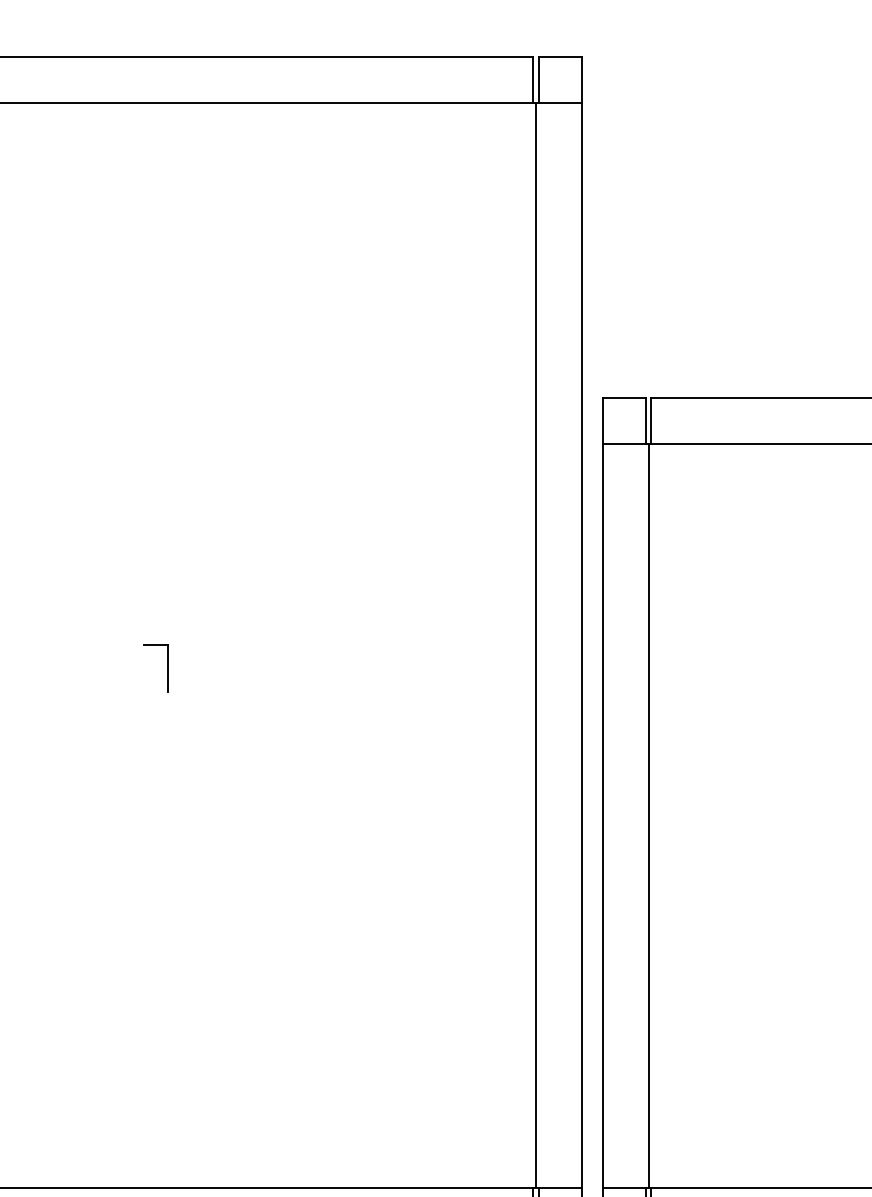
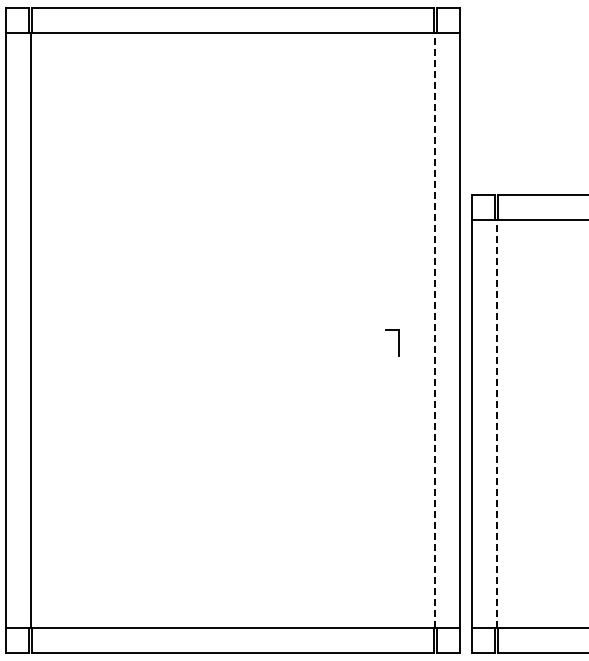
line: (536, 645) -> (435, 330), solid -> dashed
part: (156, 667) -> (392, 342), moved
line: (647, 814) -> (496, 423), solid -> dashed

